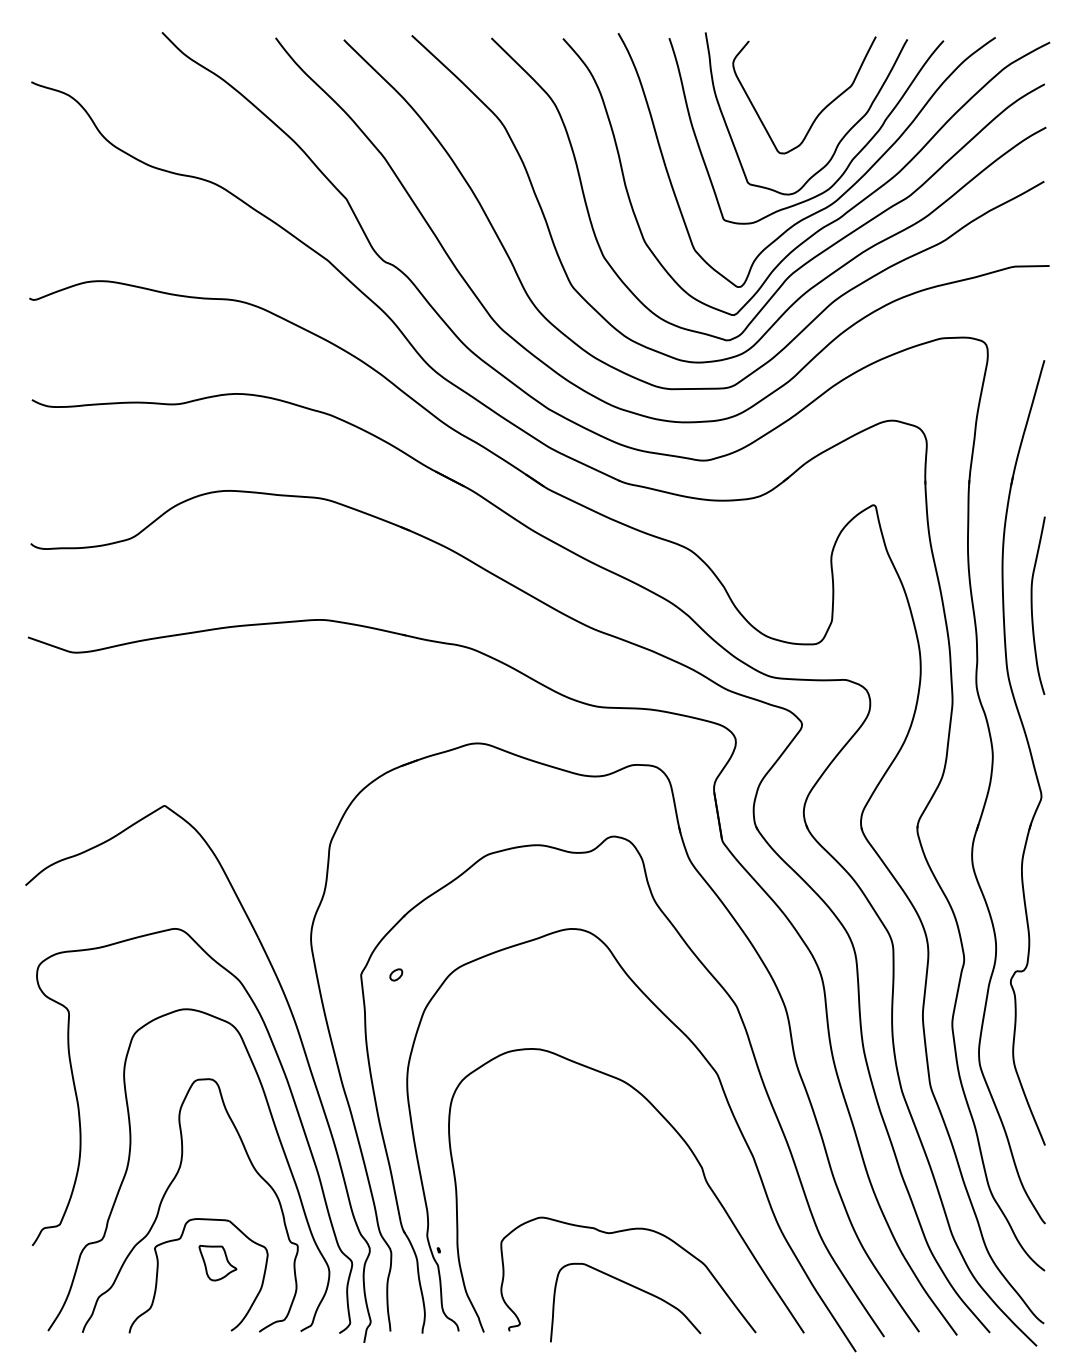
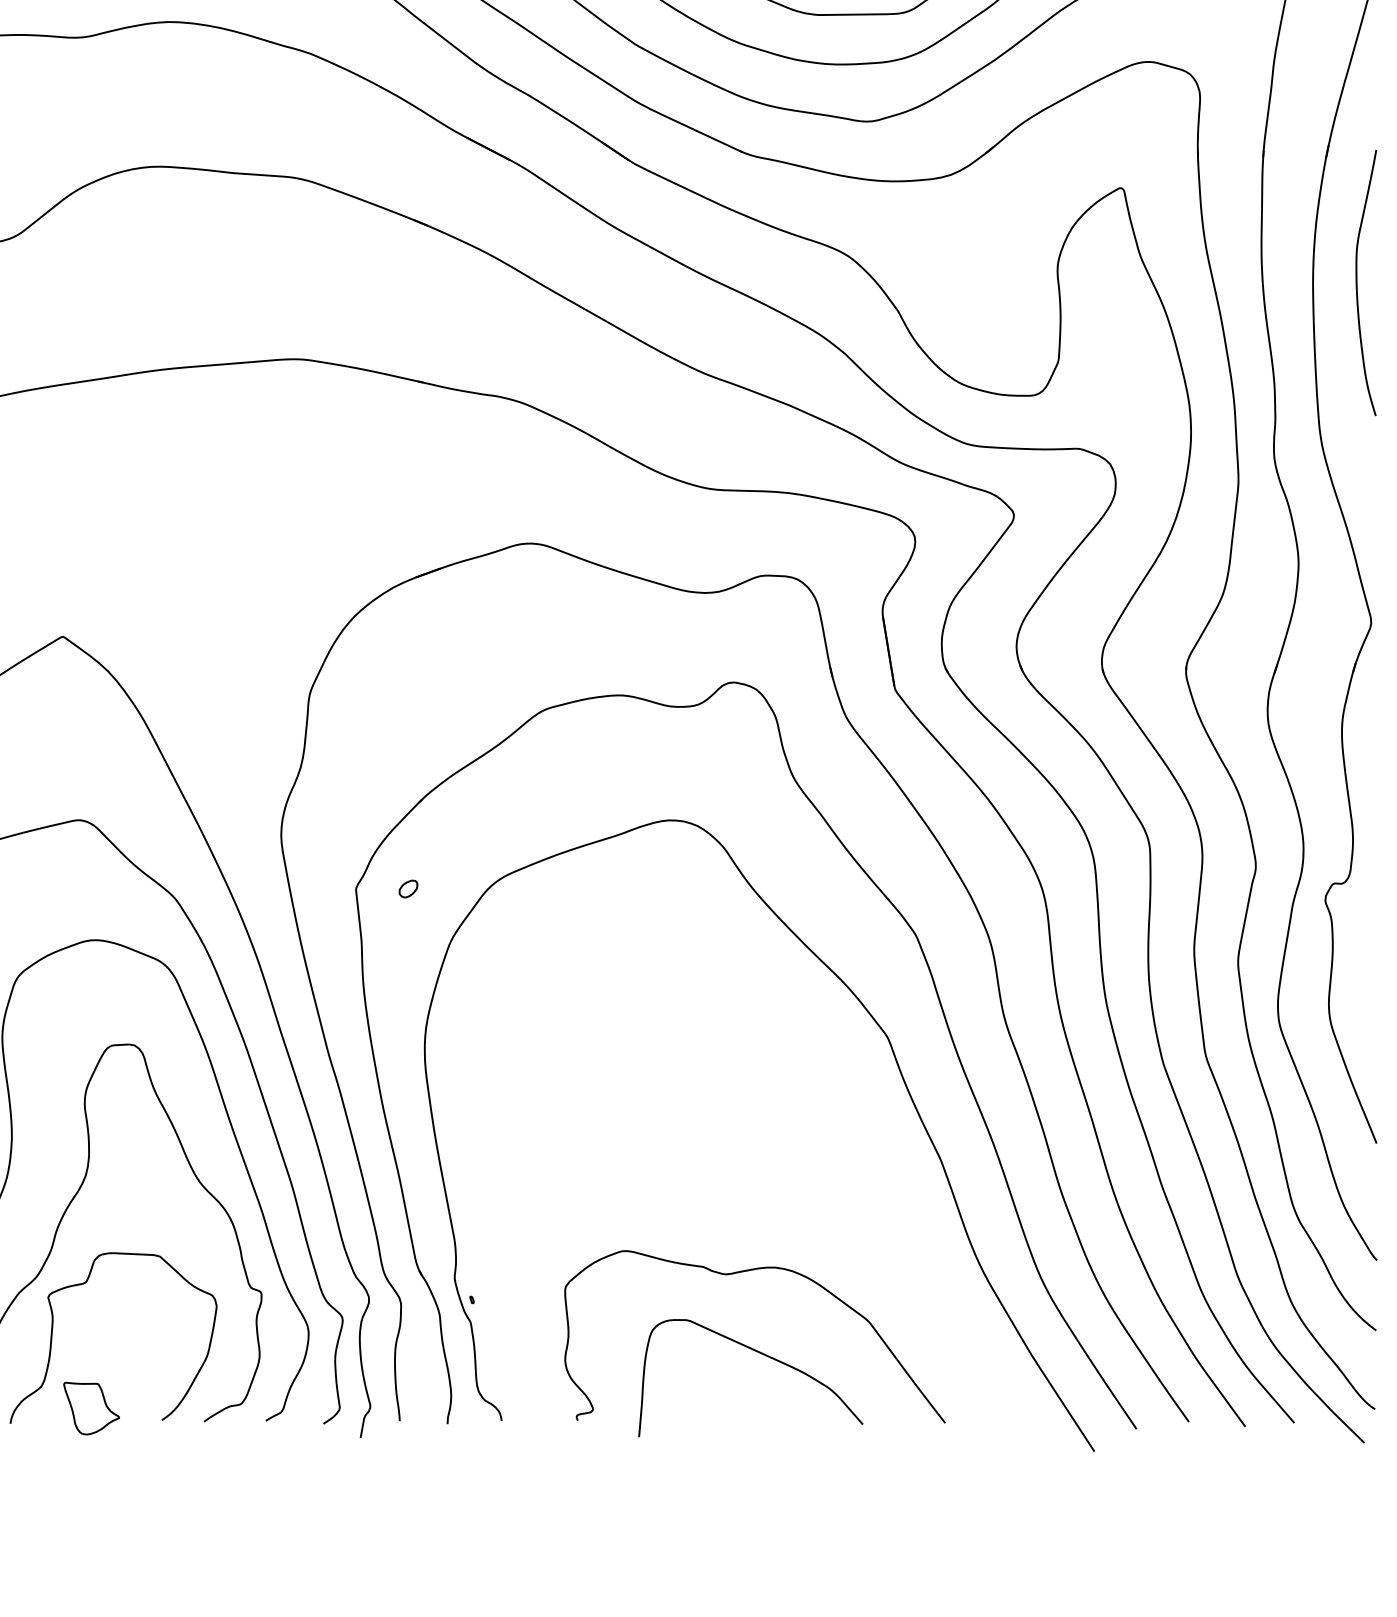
curve: (1032, 605) -> (1357, 282), moved
curve: (685, 1144) -> (840, 1141), removed
part: (217, 1263) -> (91, 1409), moved

